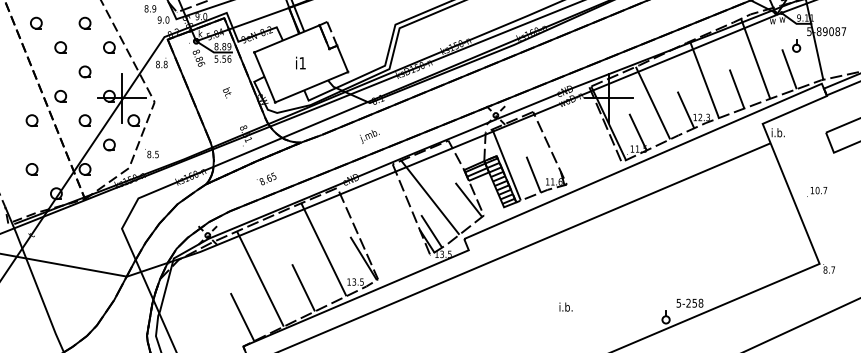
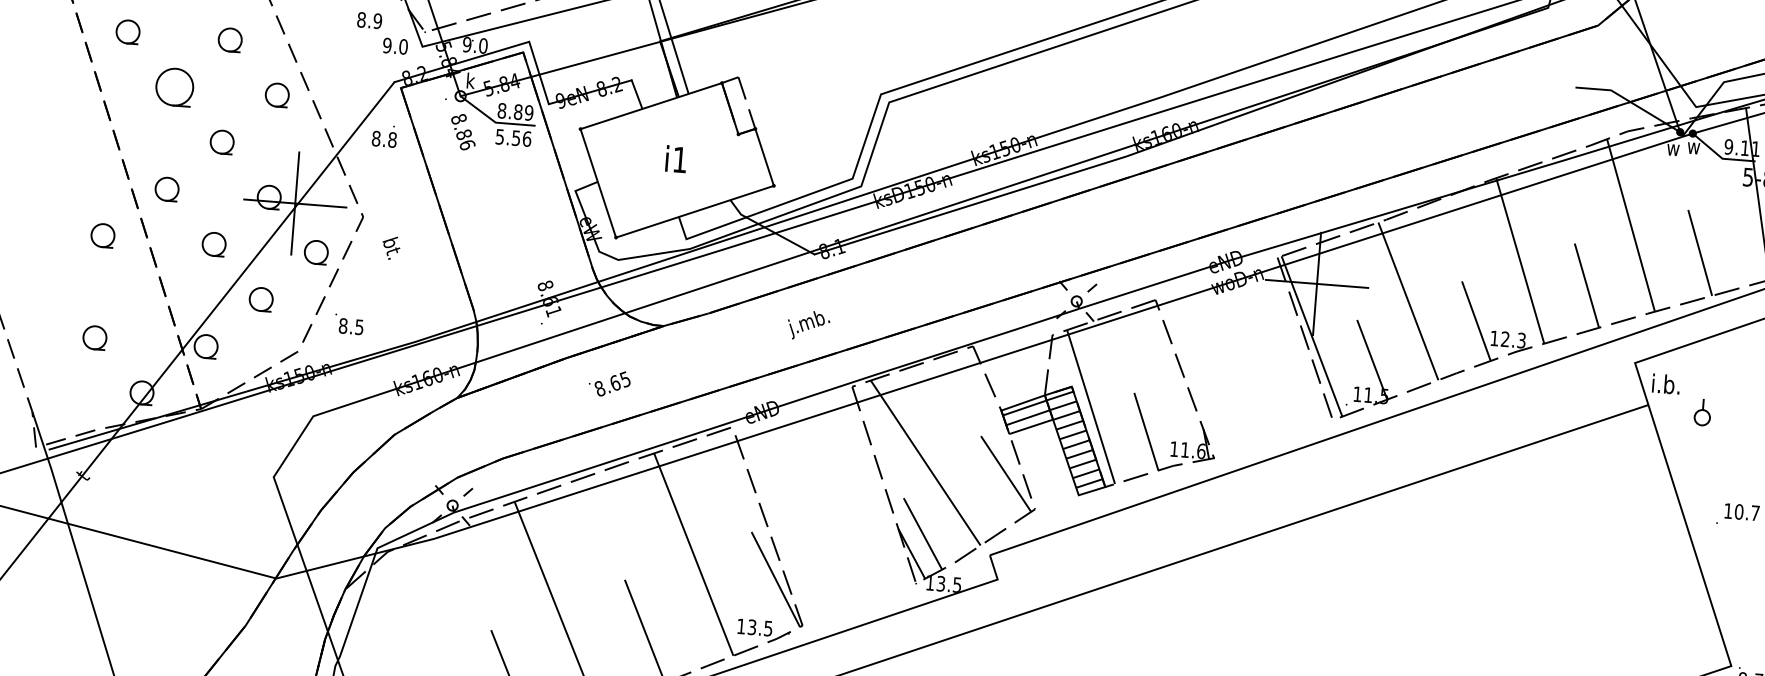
part: (796, 45) -> (1702, 411), moved
part: (60, 47) -> (174, 86), size x1.6
text: (227, 92) -> (392, 247), moved
text: (266, 178) -> (609, 382), moved

